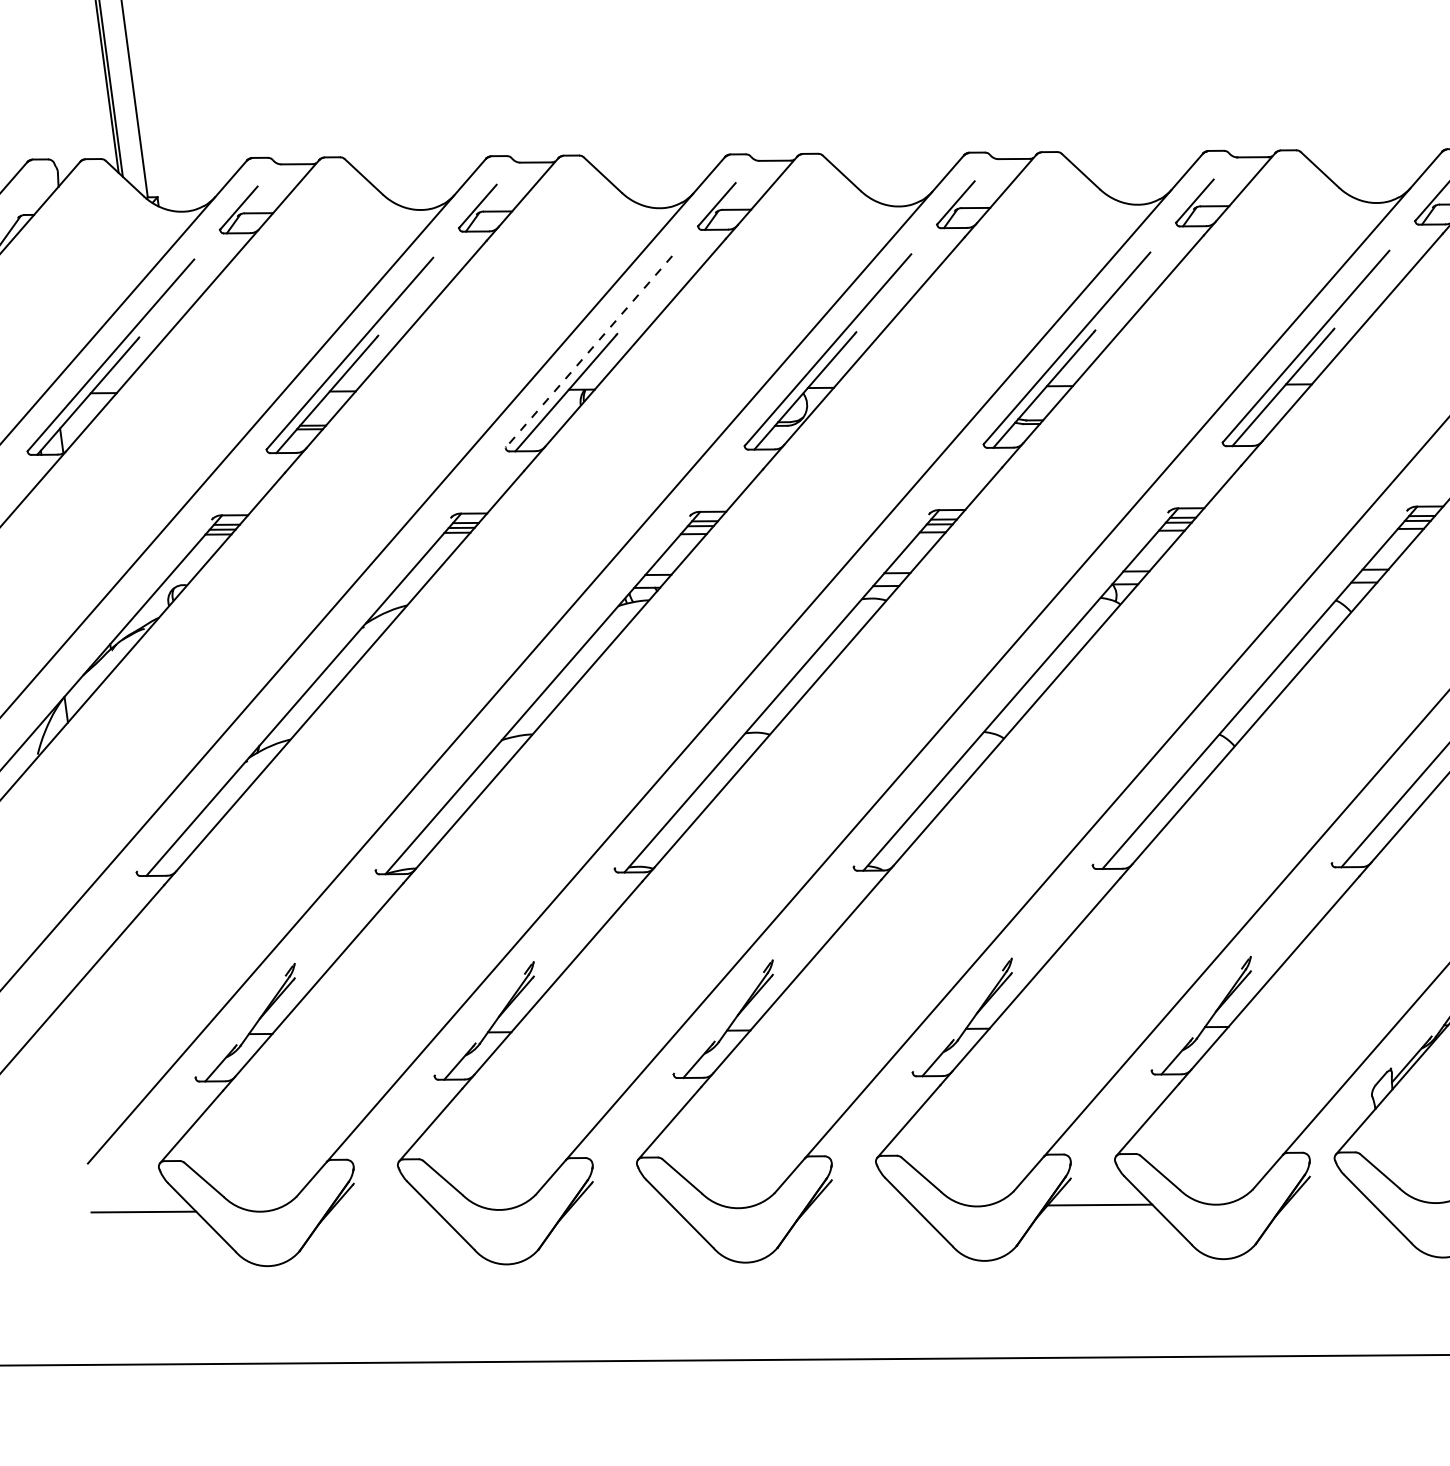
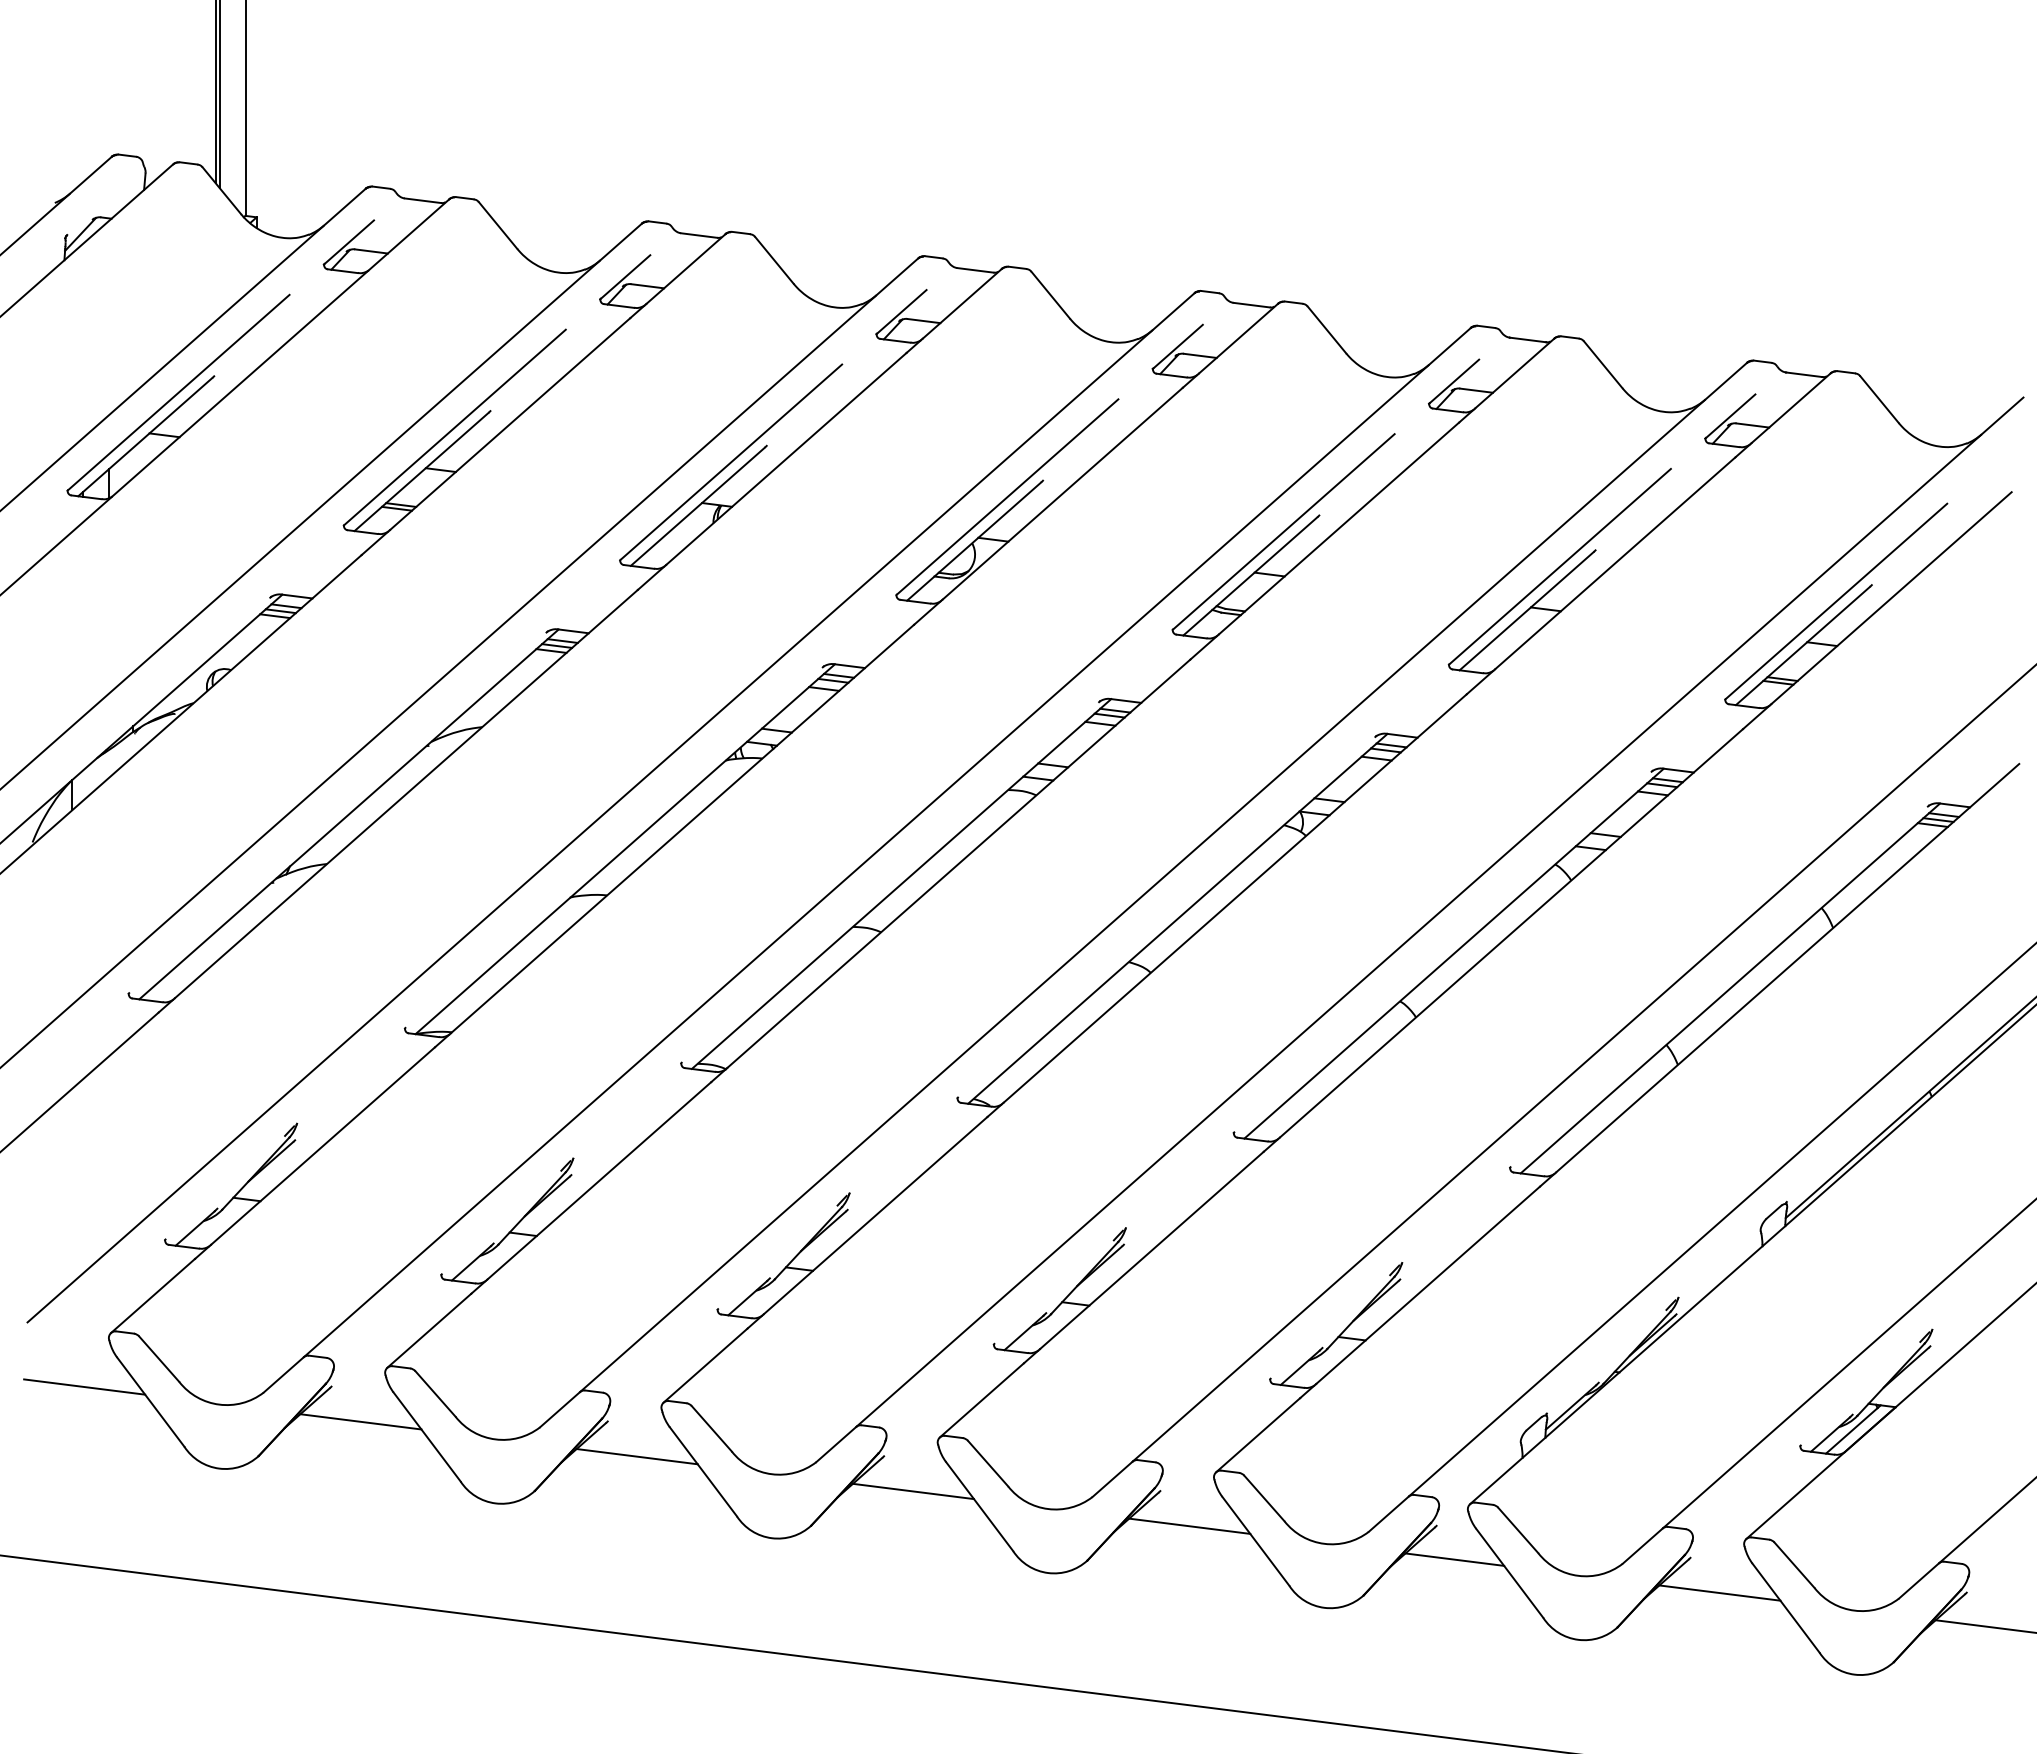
line: (589, 351) -> (731, 462), dashed -> solid
line: (1328, 1203) -> (1454, 1559), added
line: (860, 1206) -> (912, 1491), added
line: (621, 1208) -> (636, 1456), added
line: (382, 1210) -> (360, 1421), added

